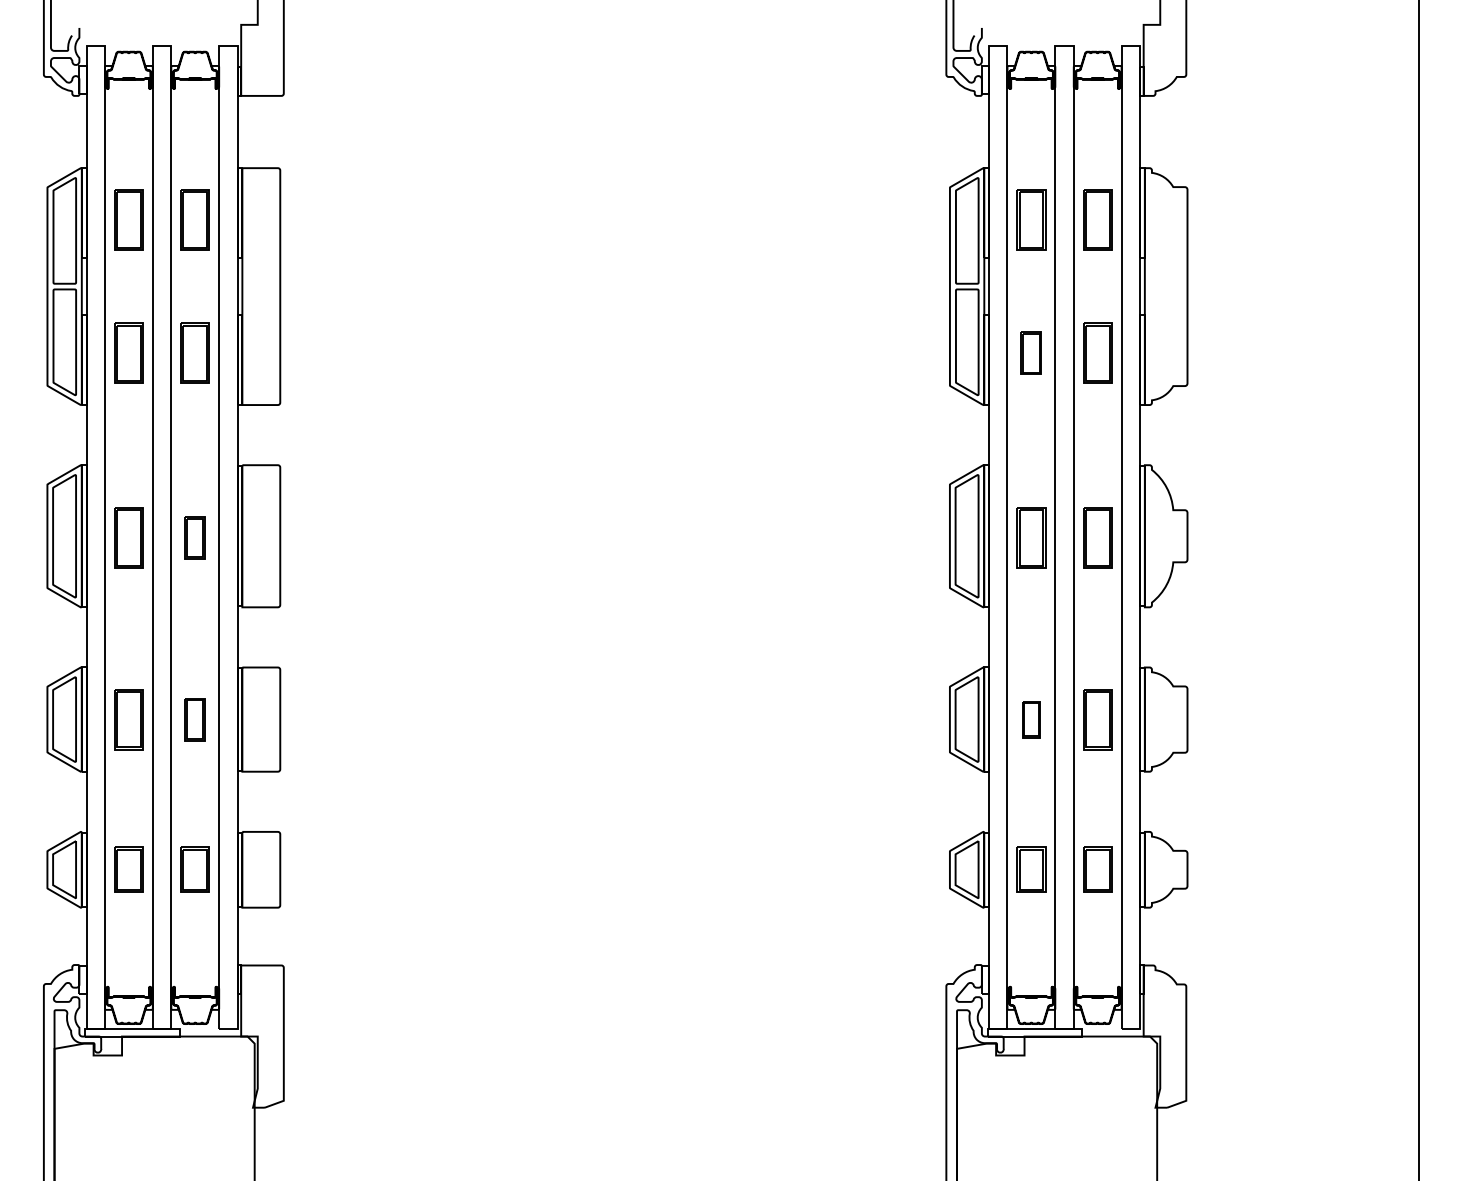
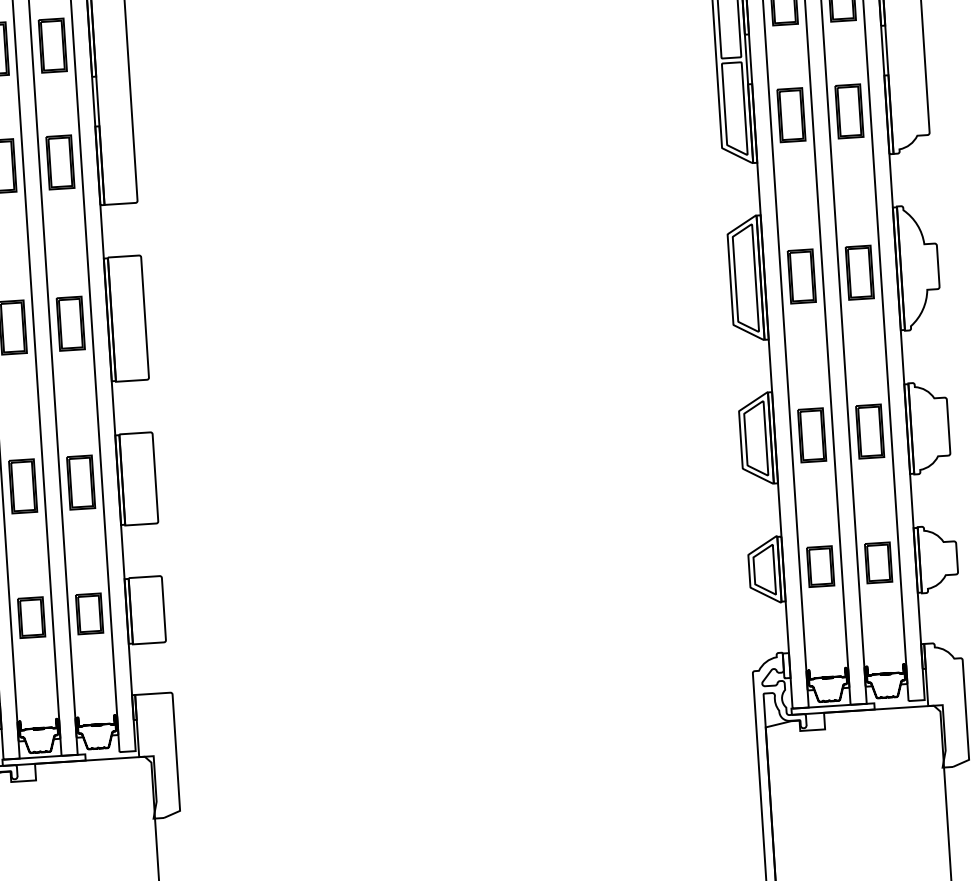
part: (1031, 352) -> (791, 114), size x1.43
part: (194, 537) -> (70, 323), size x1.43
part: (194, 719) -> (80, 482), size x1.43
part: (1031, 719) -> (812, 435), size x1.67

